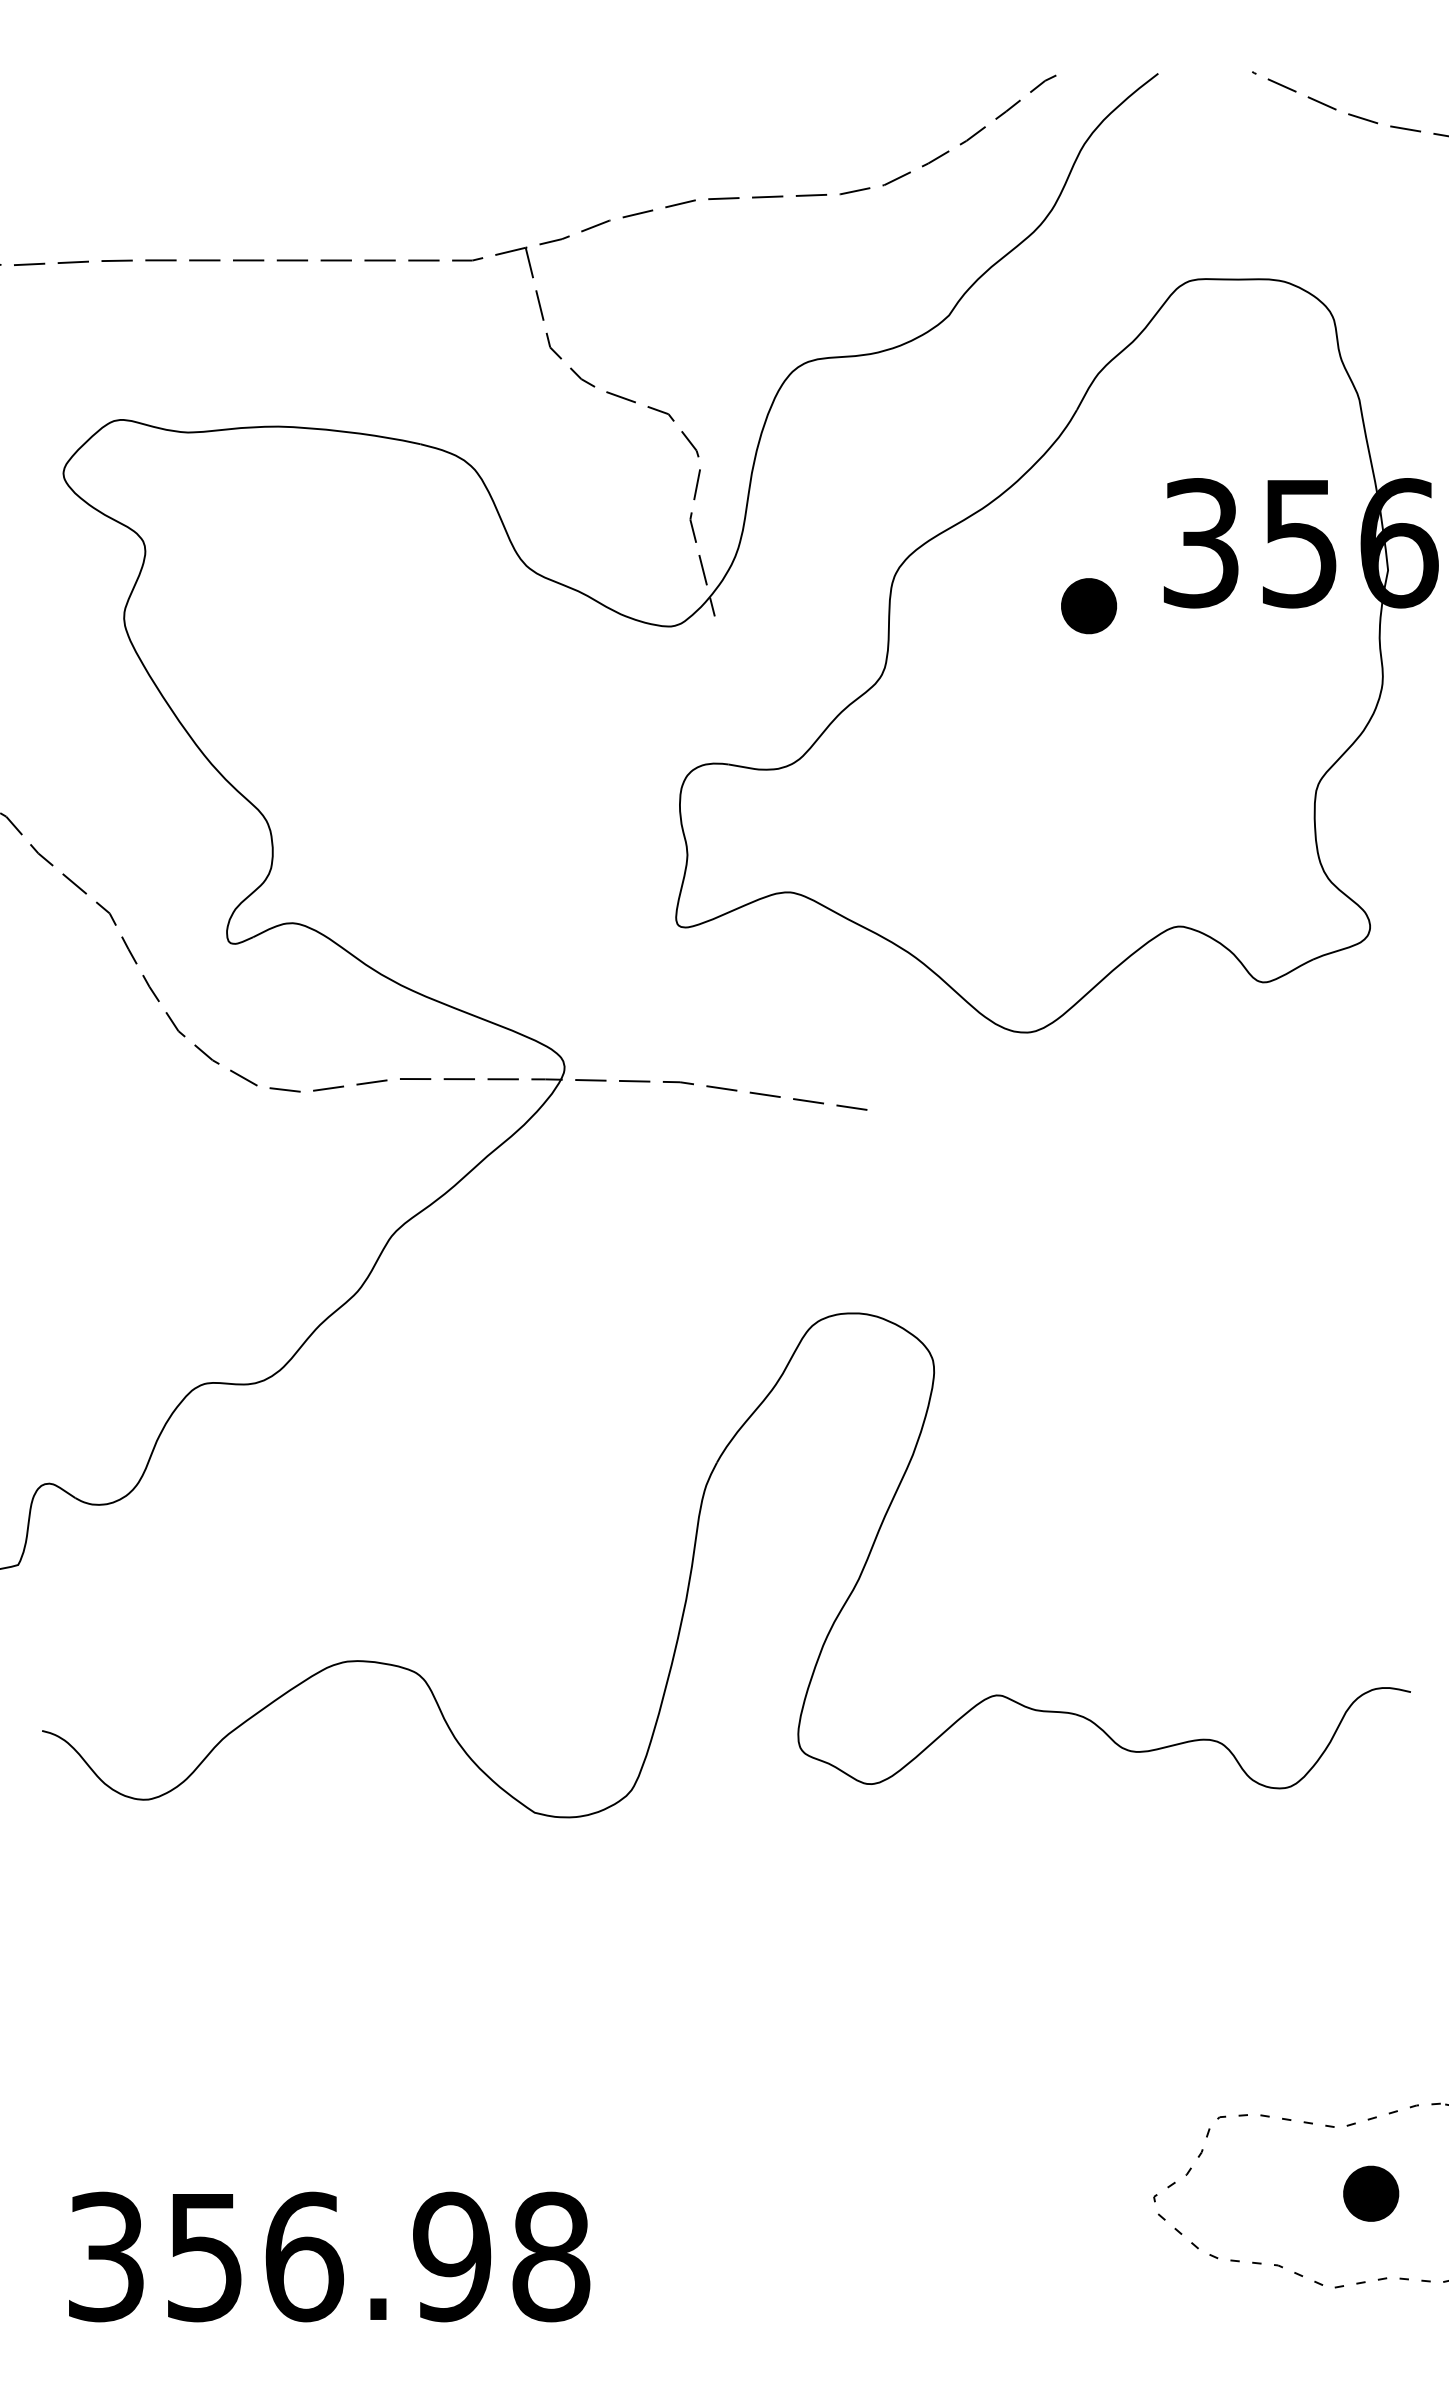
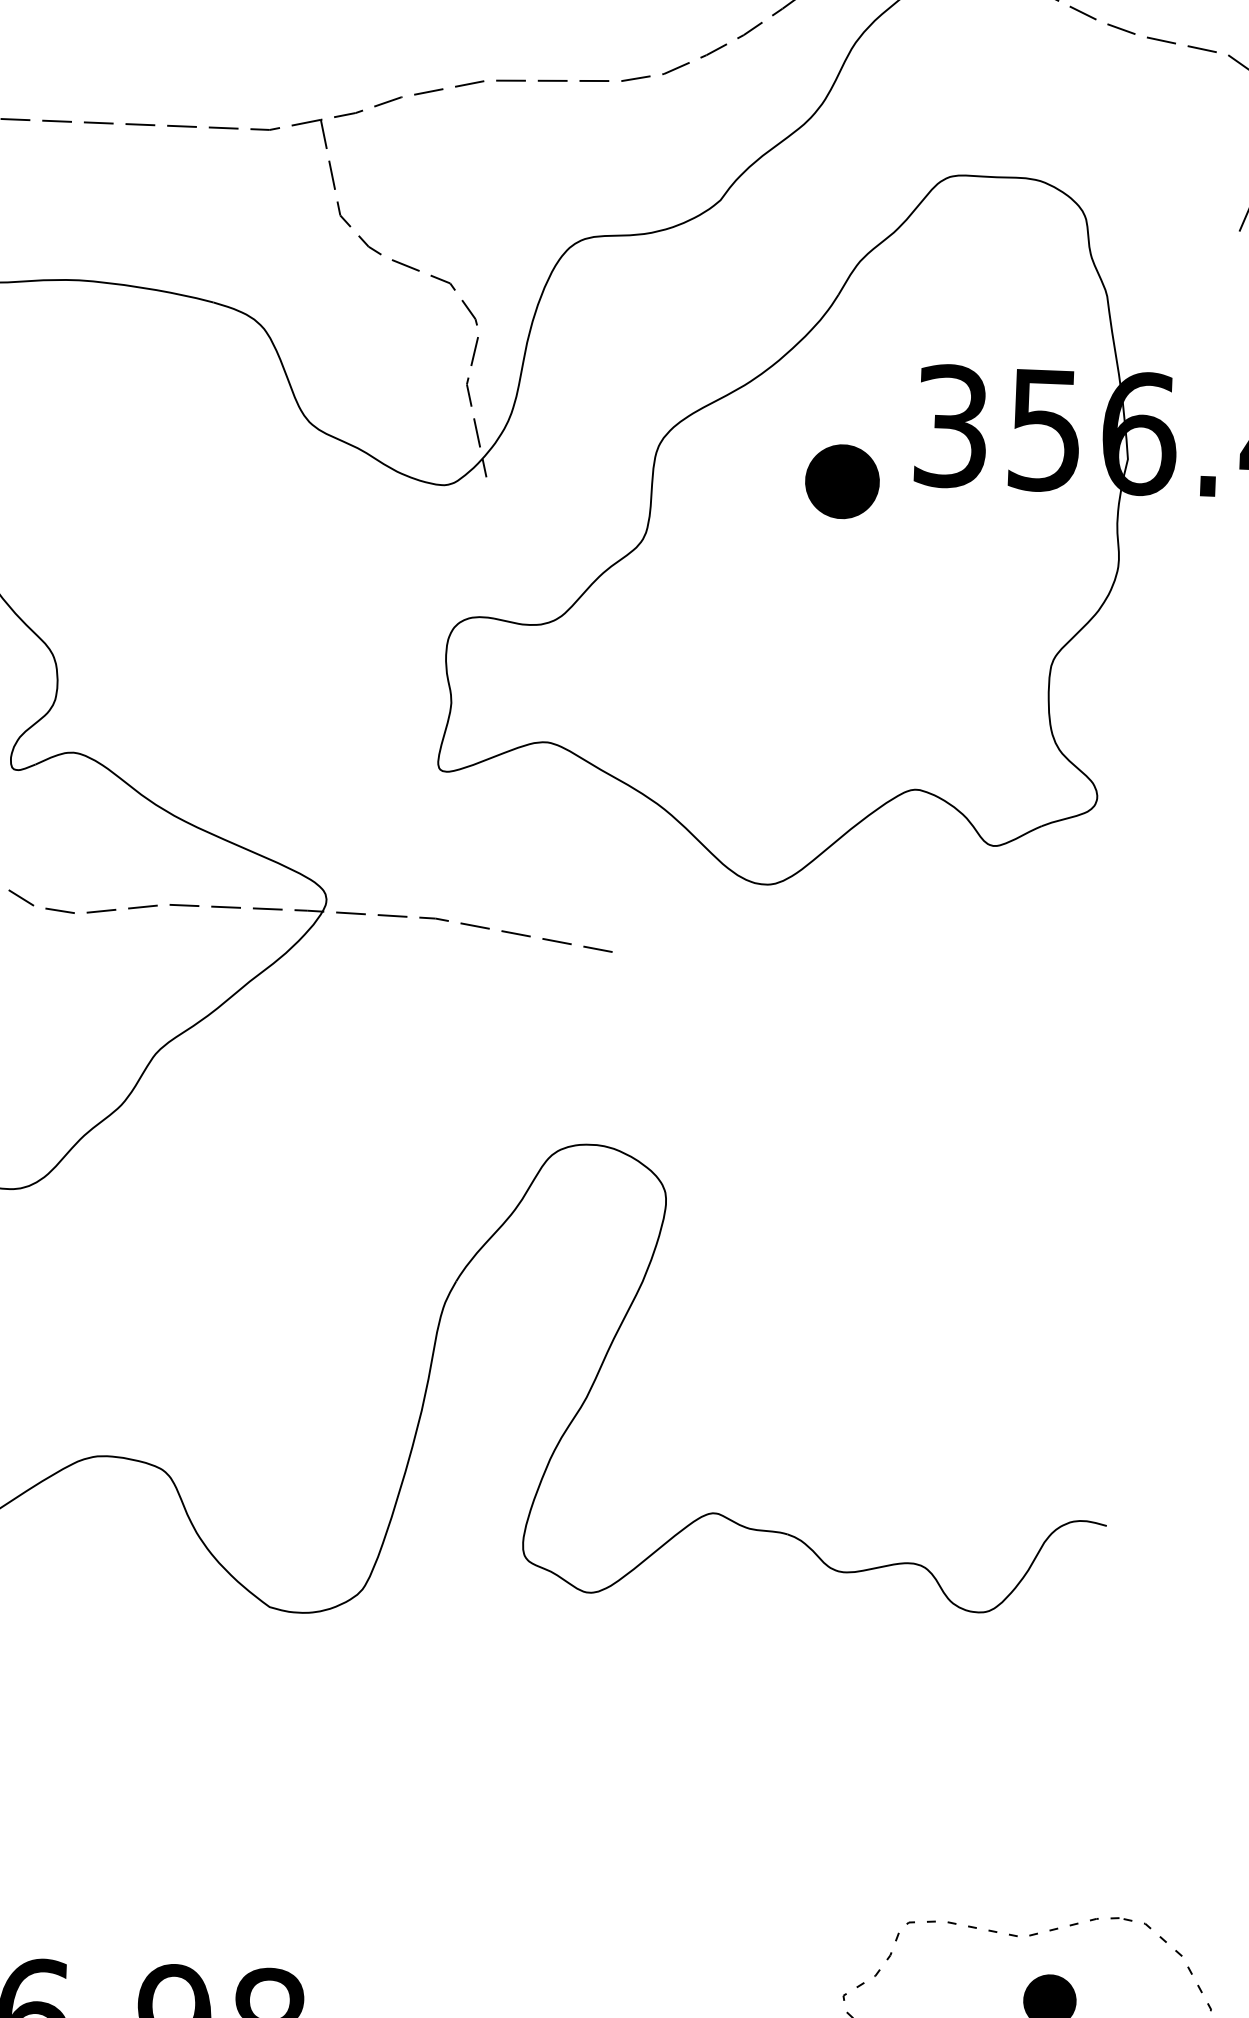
part: (1088, 606) -> (841, 482), size x1.4

